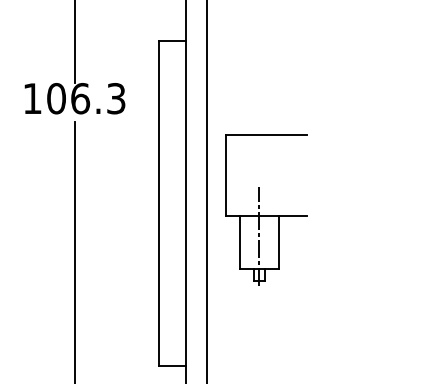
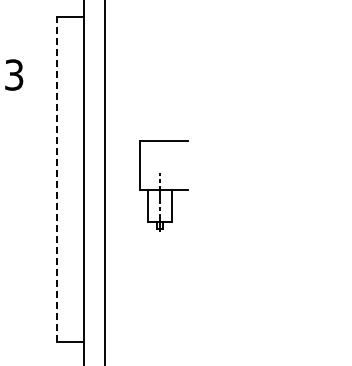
line: (158, 203) -> (56, 179), solid -> dashed
part: (266, 209) -> (164, 185), size x0.6

